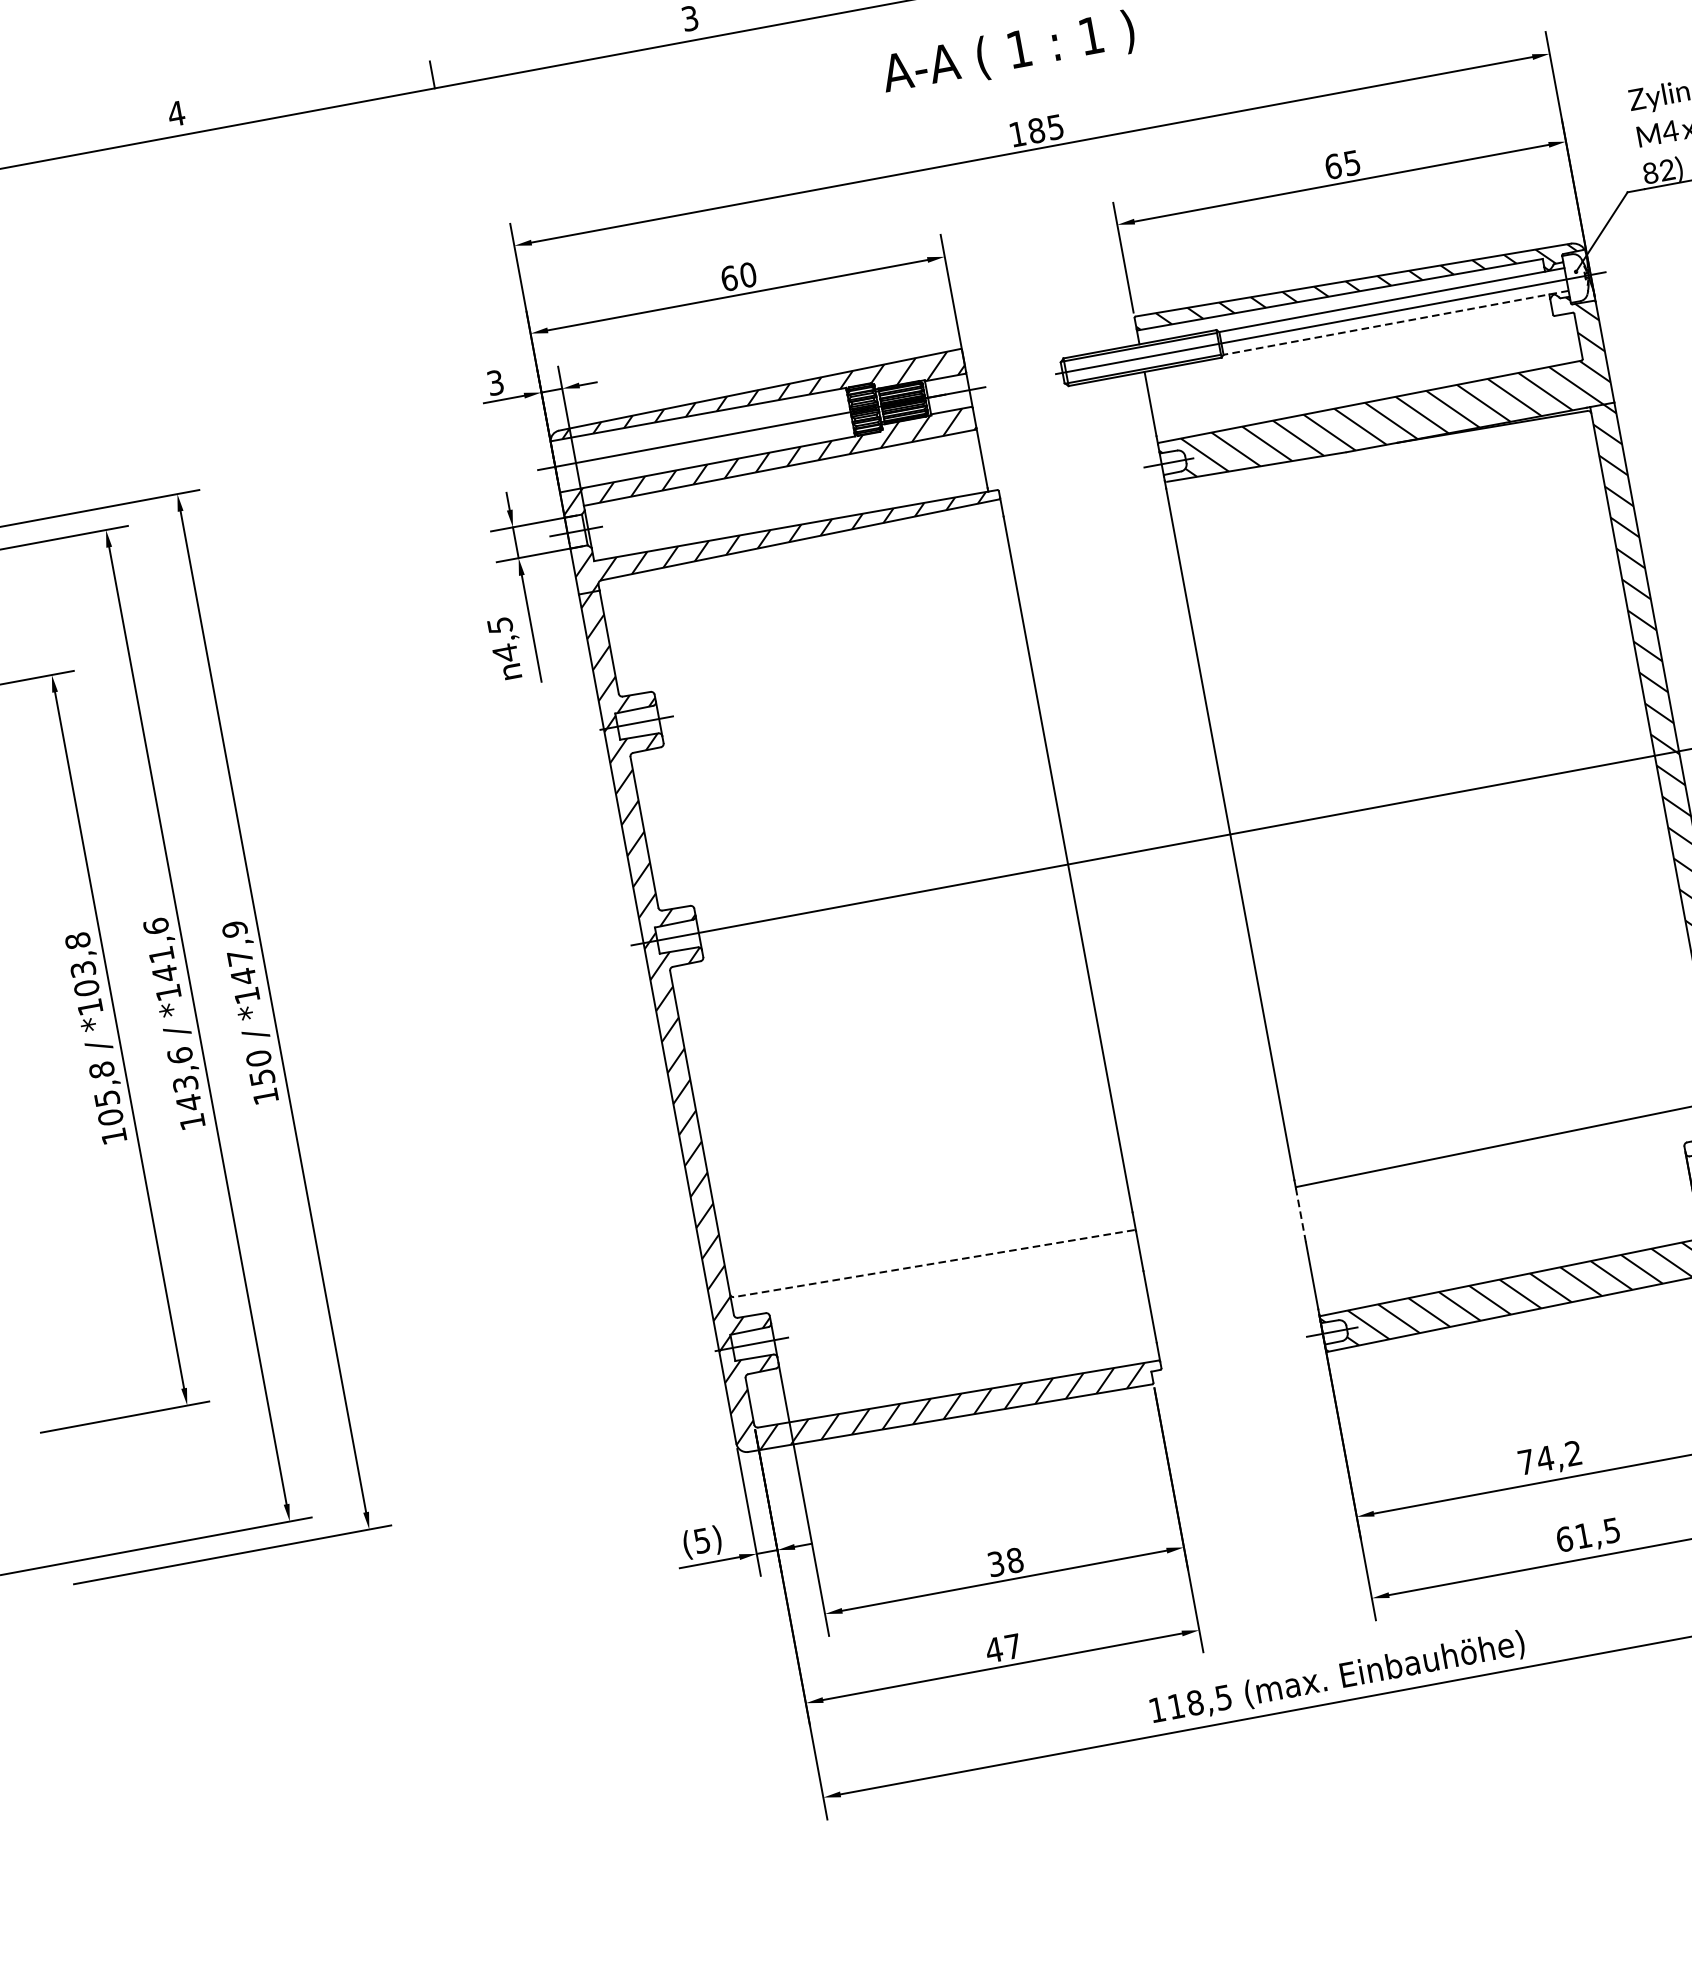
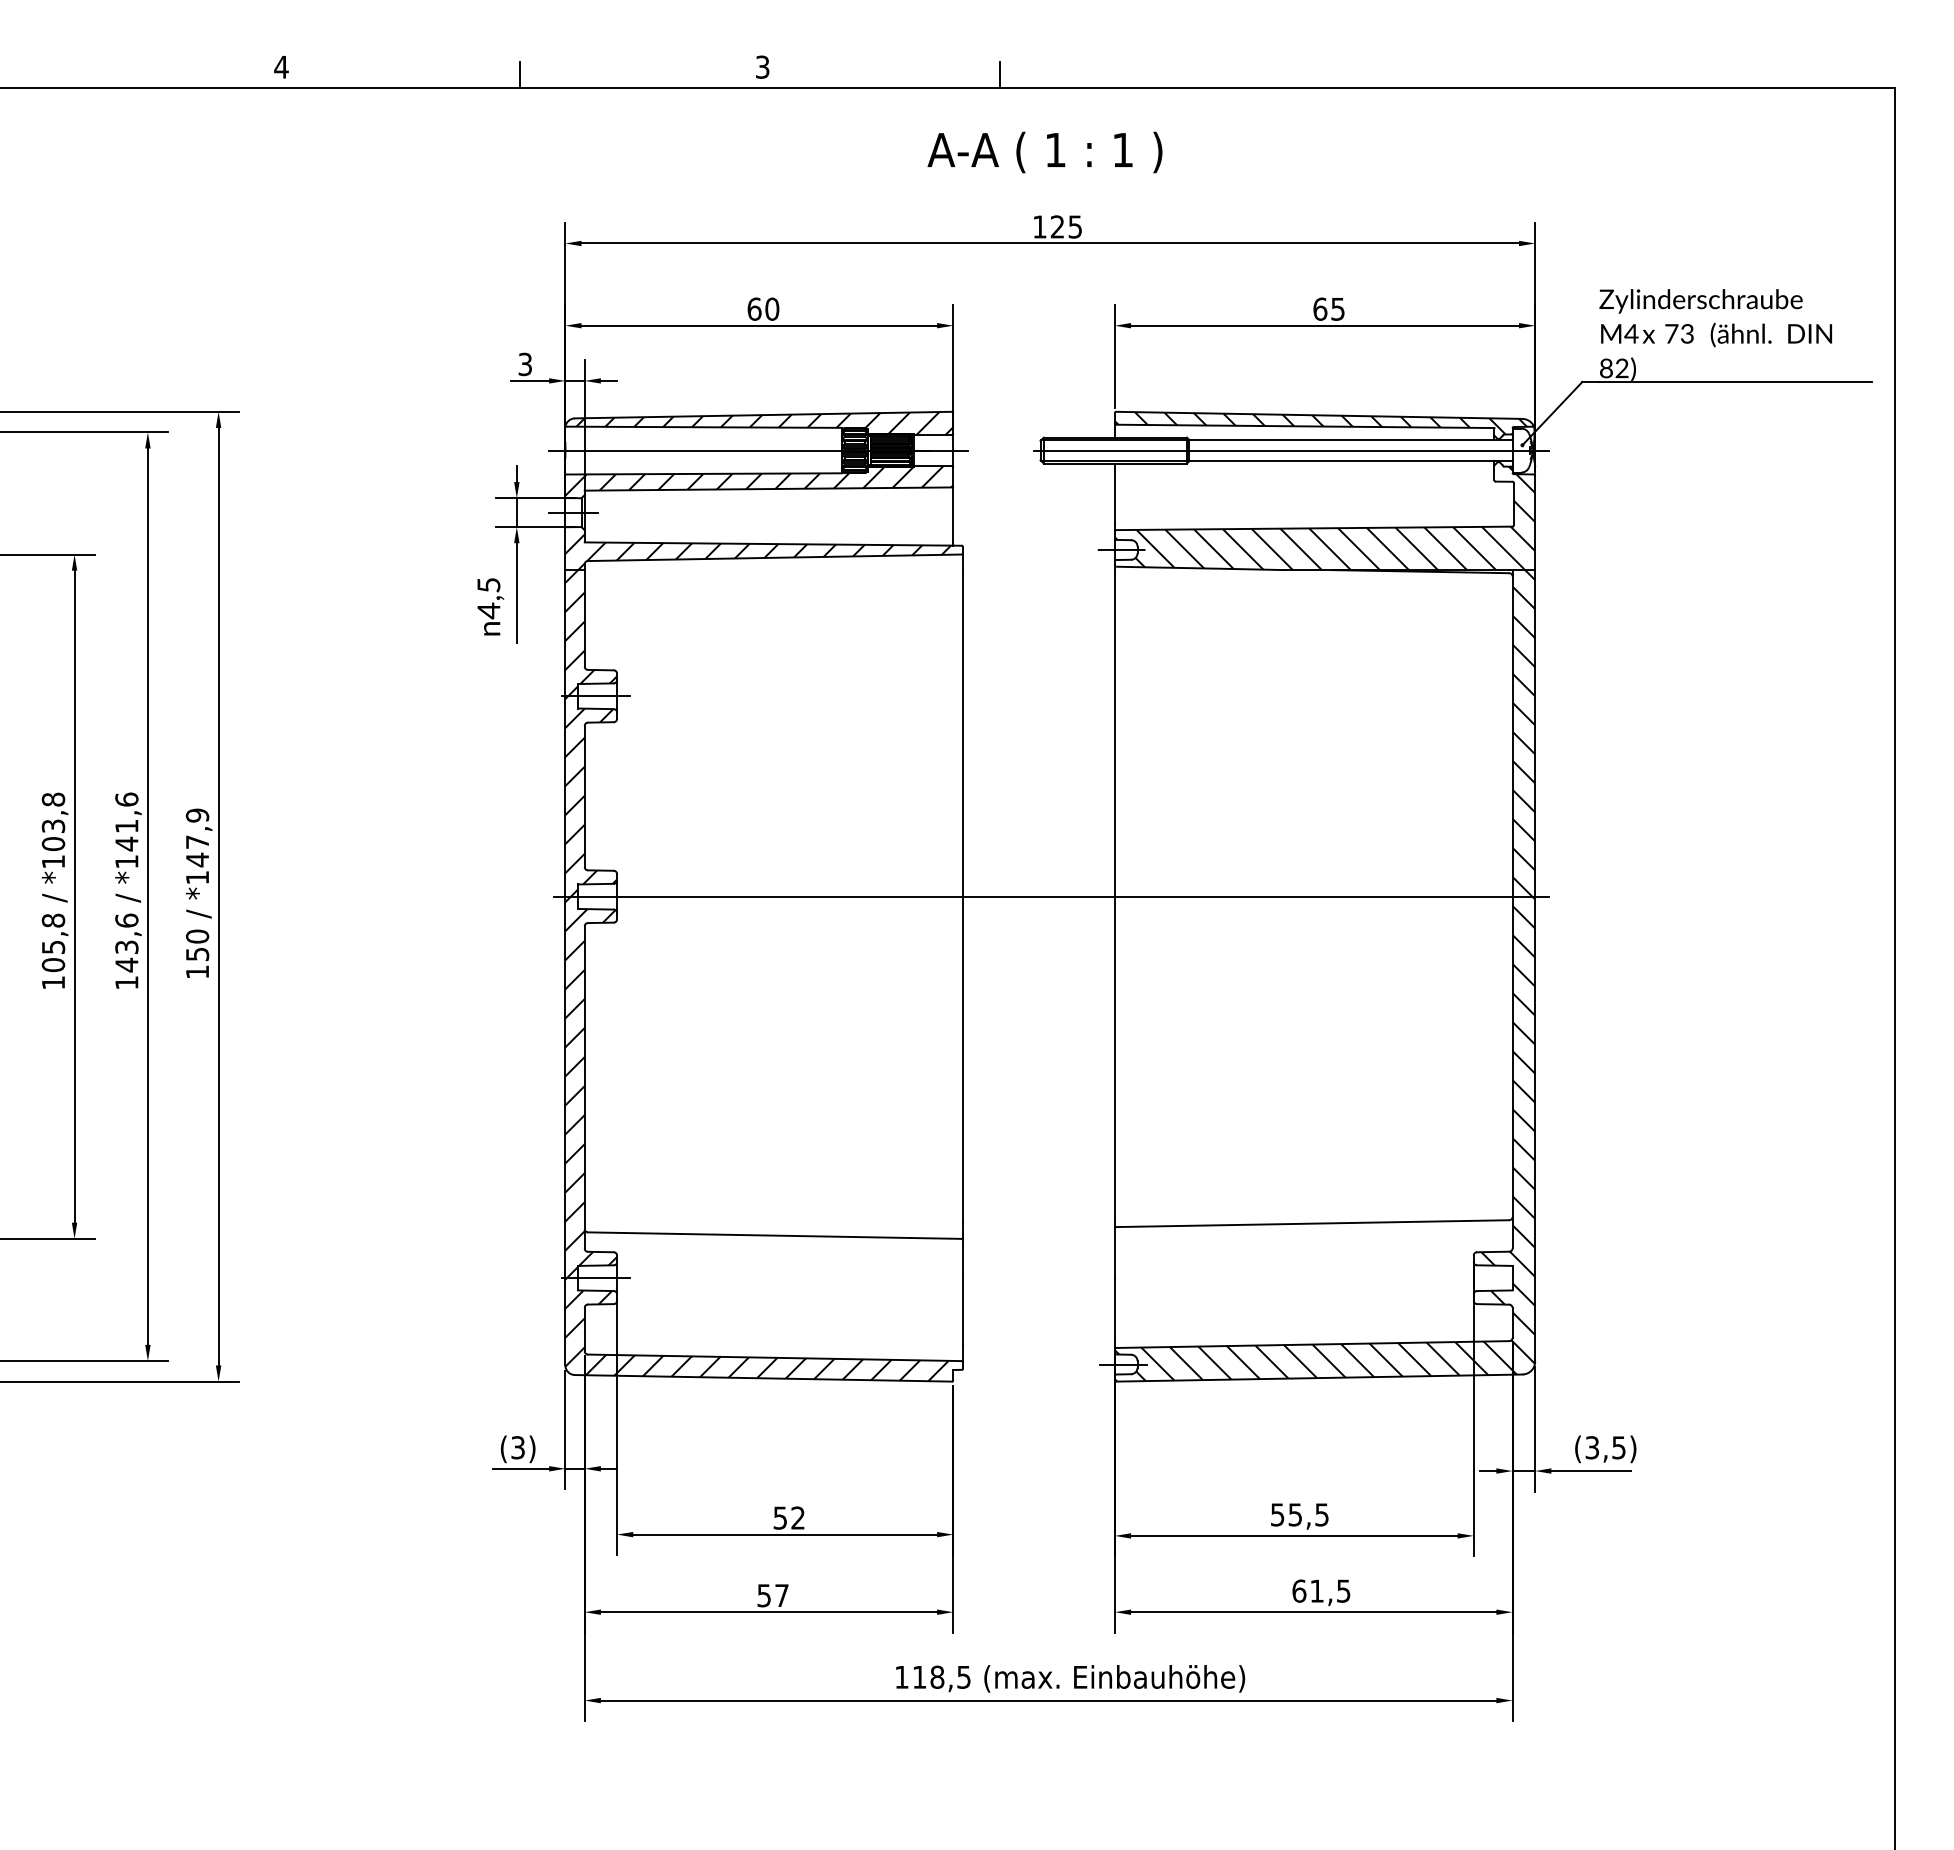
text: (1036, 130) -> (1057, 226), 185 -> 125
line: (1395, 323) -> (1350, 461), dashed -> solid
line: (1300, 1215) -> (1114, 1253), dashed -> solid
line: (933, 1263) -> (774, 1235), dashed -> solid
text: (1549, 1457) -> (1299, 1514), 74,2 -> 55,5
text: (702, 1540) -> (518, 1447), (5) -> (3)
text: (1005, 1561) -> (789, 1517), 38 -> 52
text: (993, 1650) -> (763, 1595), 47 -> 57

